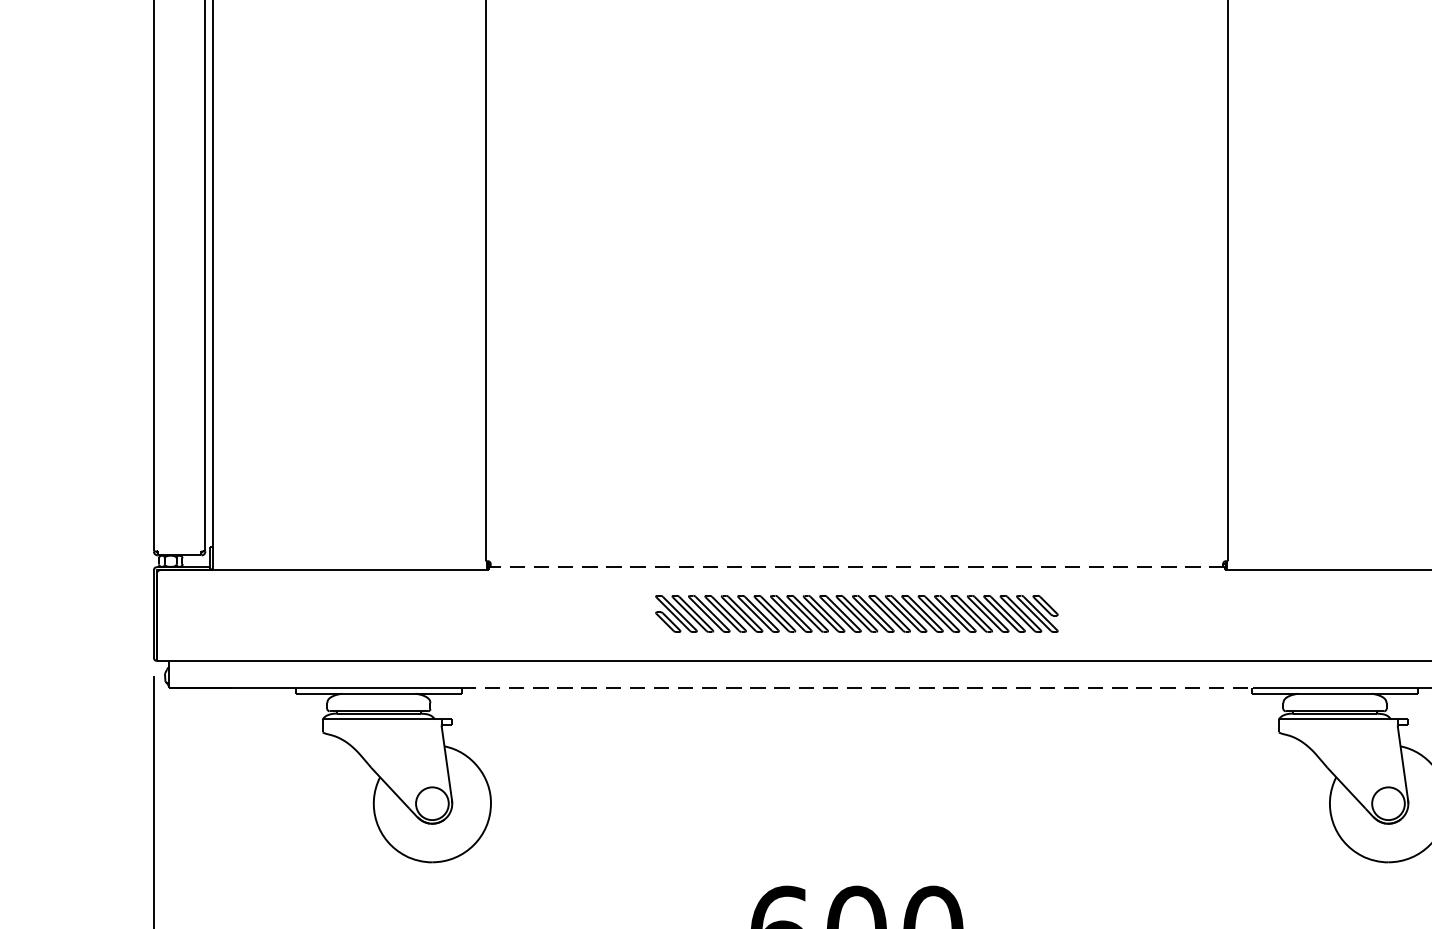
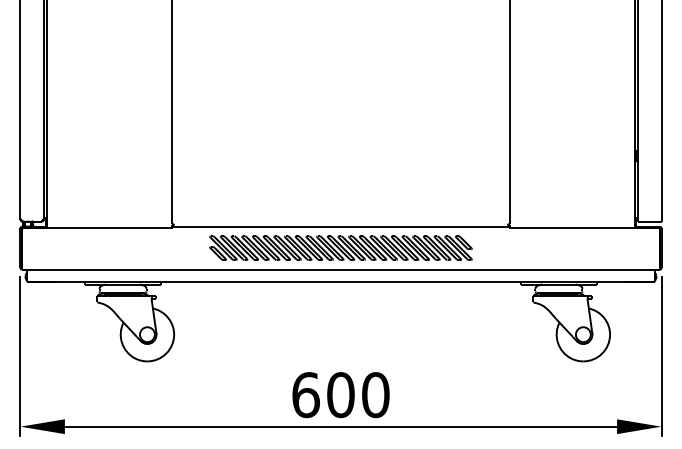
line: (855, 566) -> (340, 226), dashed -> solid
part: (855, 612) -> (340, 247), size x1.43
line: (855, 687) -> (340, 281), dashed -> solid

